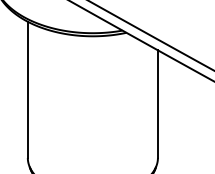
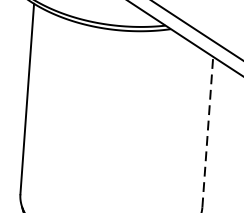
line: (157, 104) -> (207, 132), solid -> dashed

